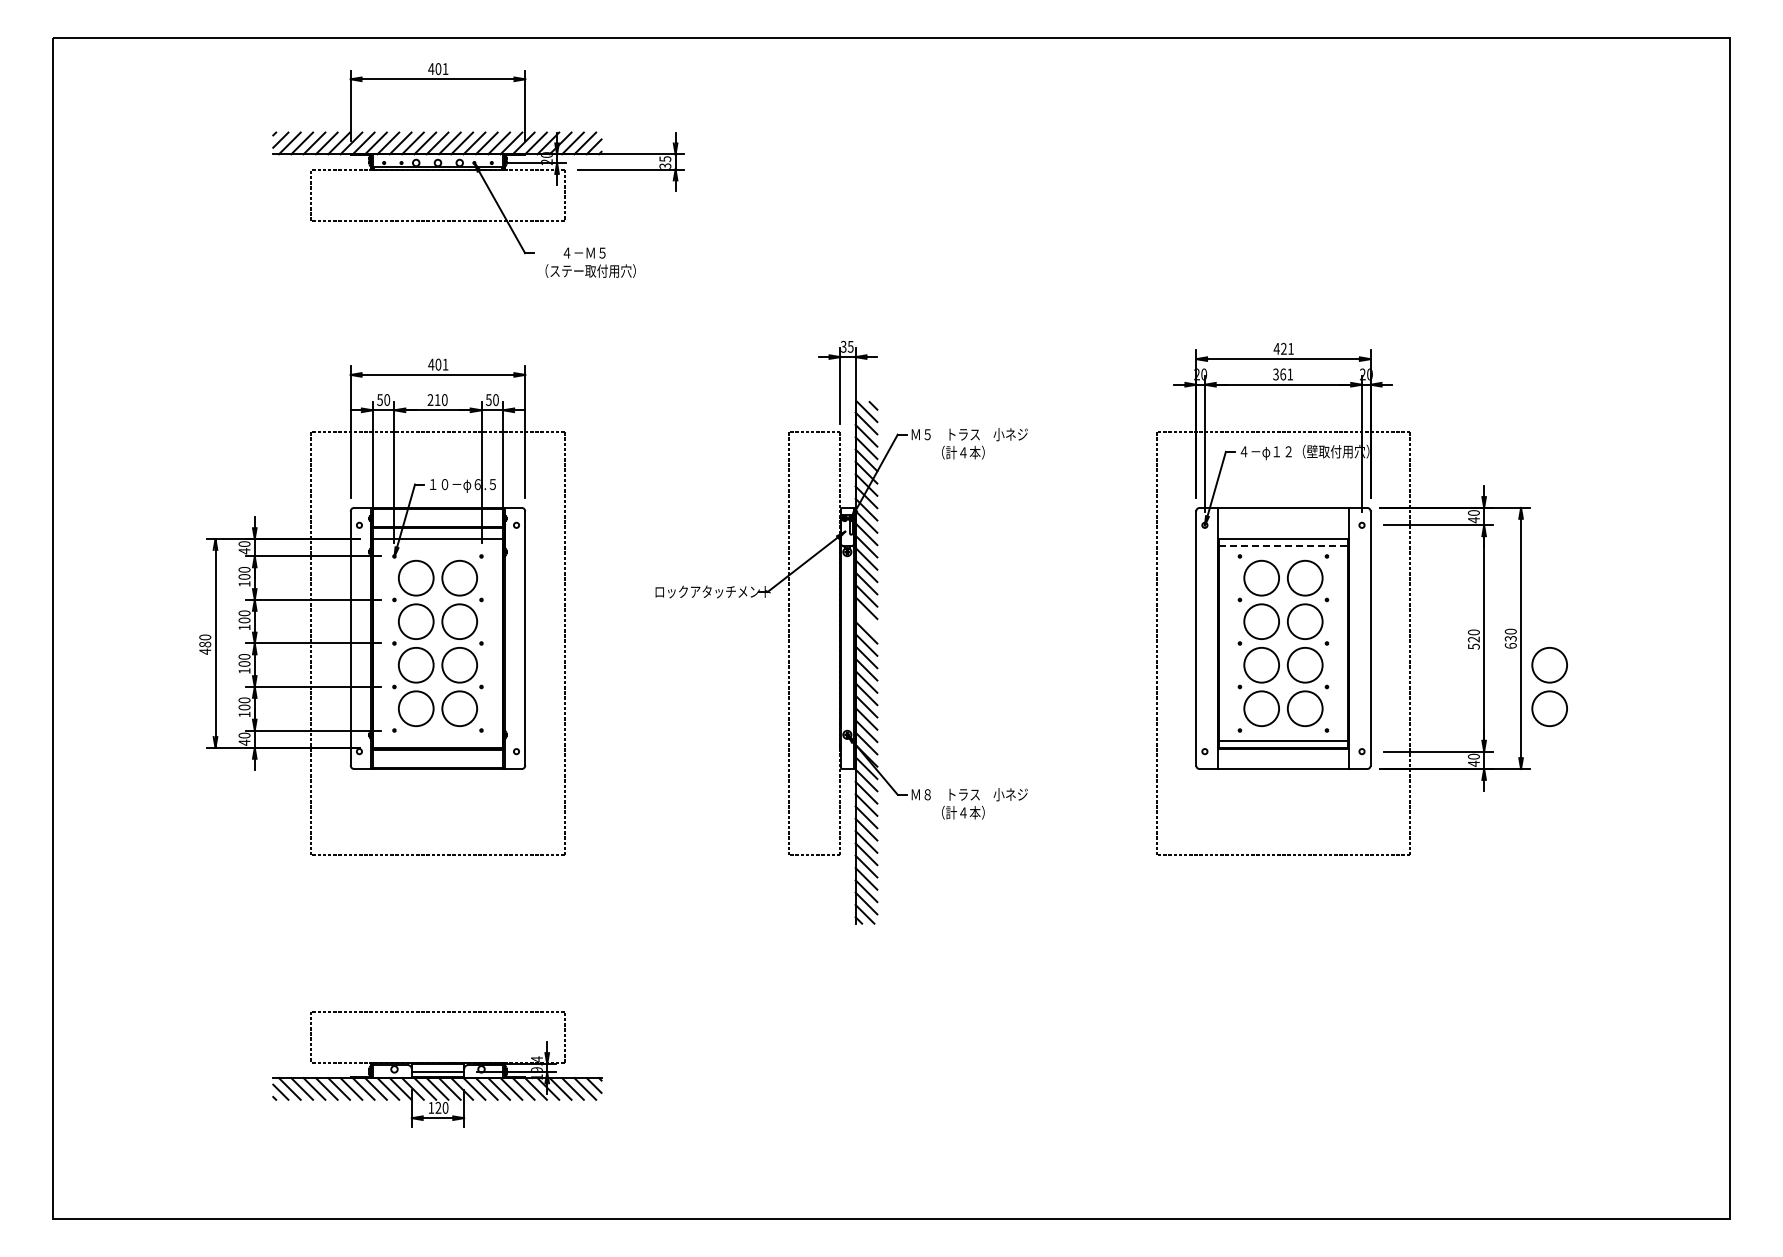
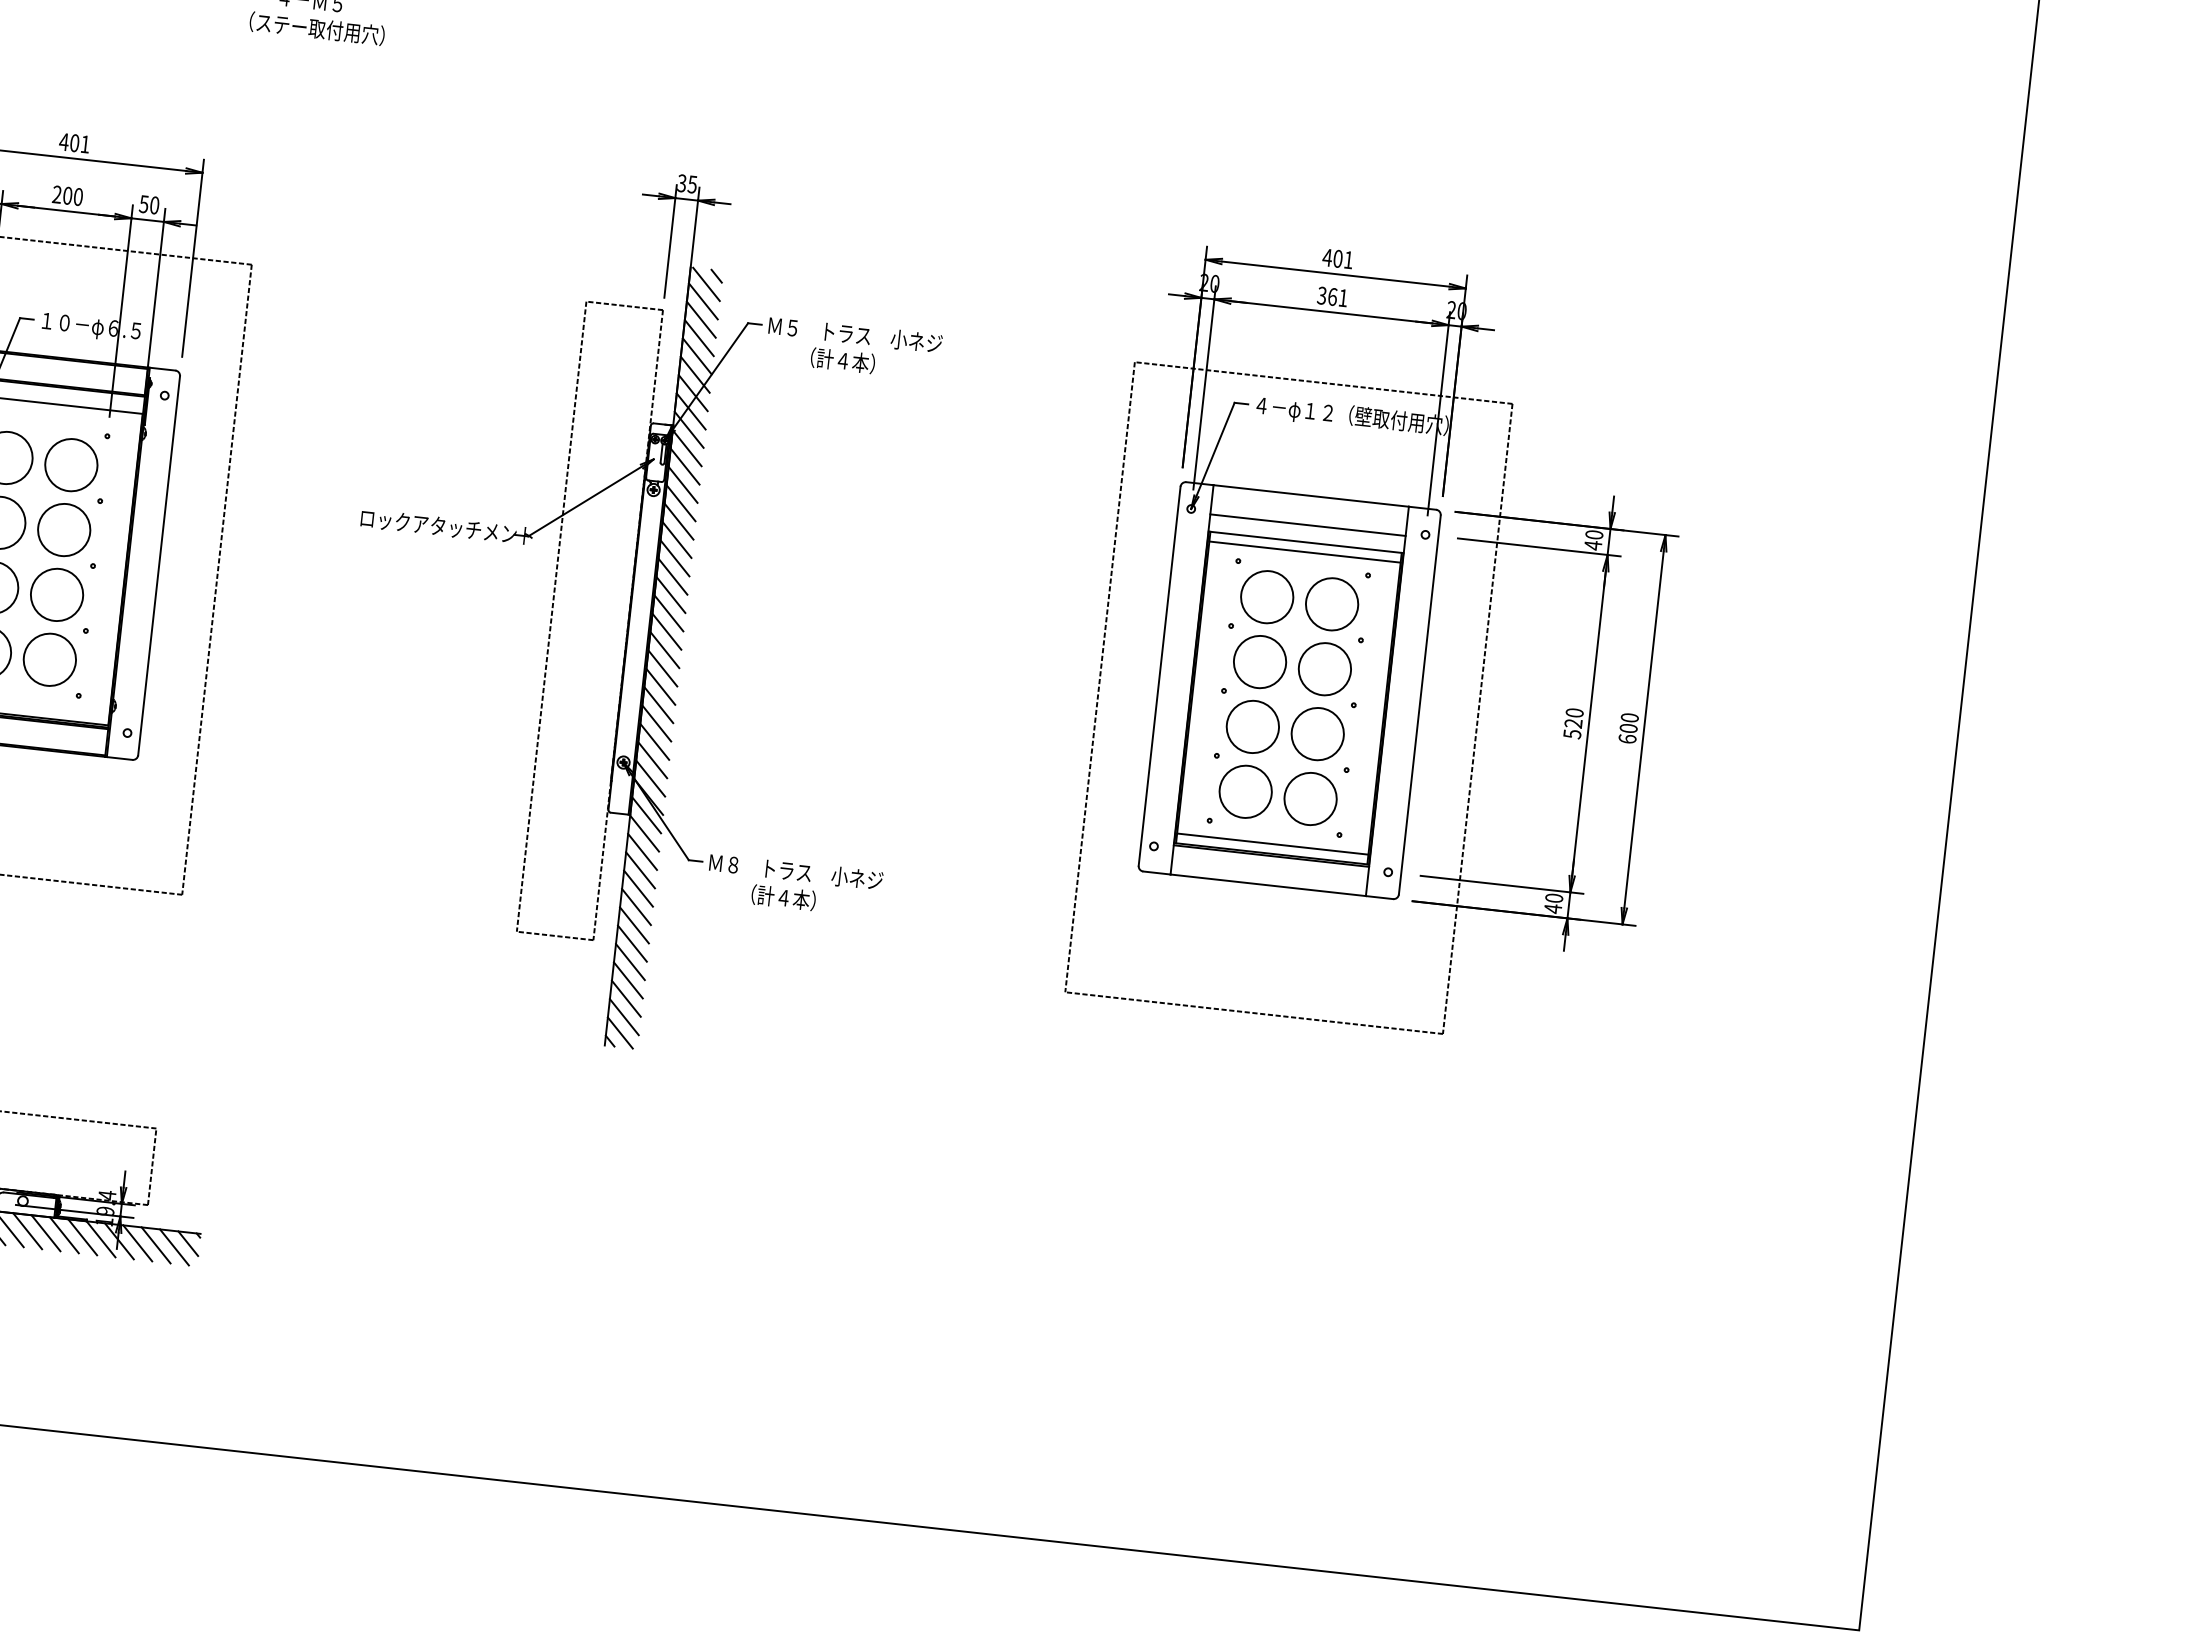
text: (1283, 348) -> (1337, 258), 421 -> 401
text: (437, 400) -> (67, 196), 210 -> 200
line: (1282, 527) -> (1306, 524), added
line: (1283, 545) -> (1305, 551), dashed -> solid
line: (866, 620) -> (670, 595), added
text: (1510, 638) -> (1628, 728), 630 -> 600
part: (1549, 687) -> (1678, 807), removed

